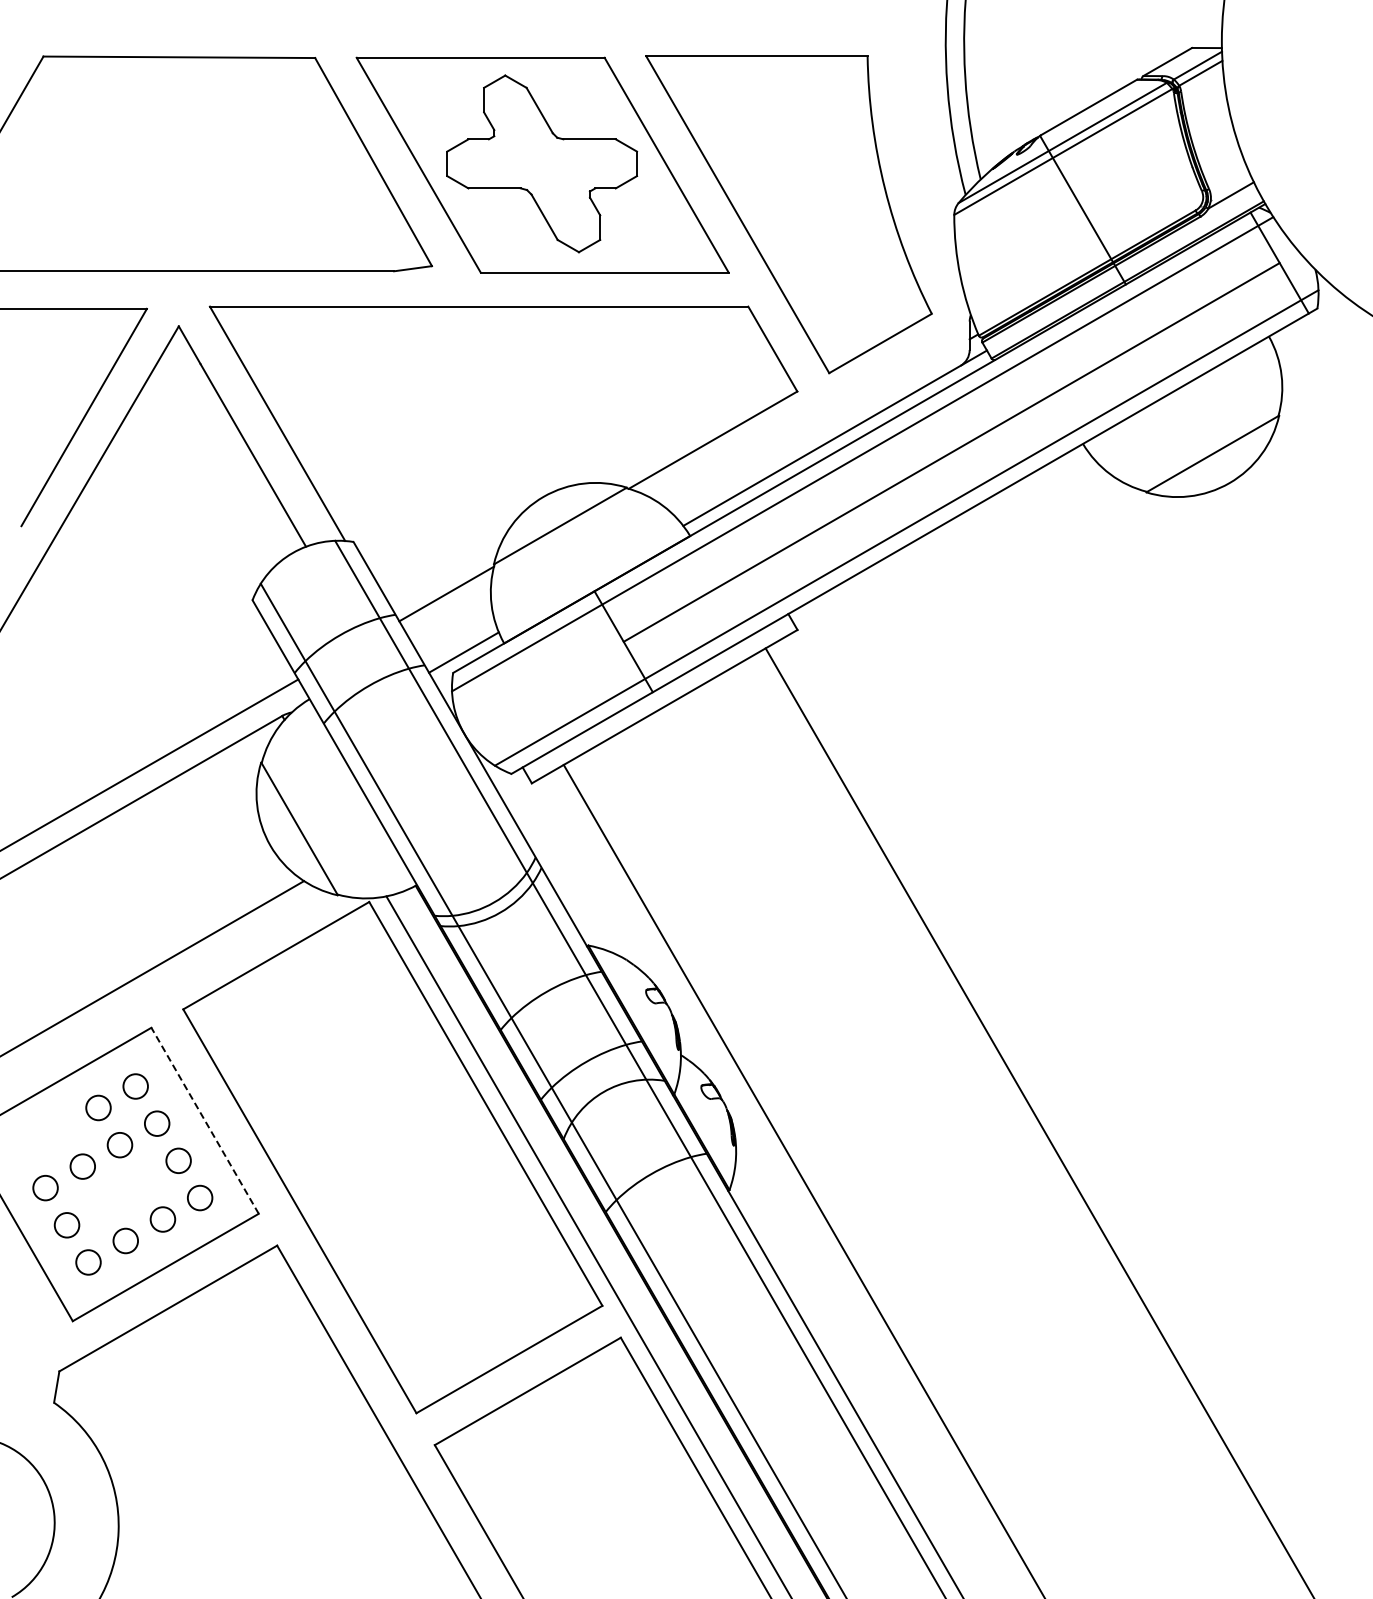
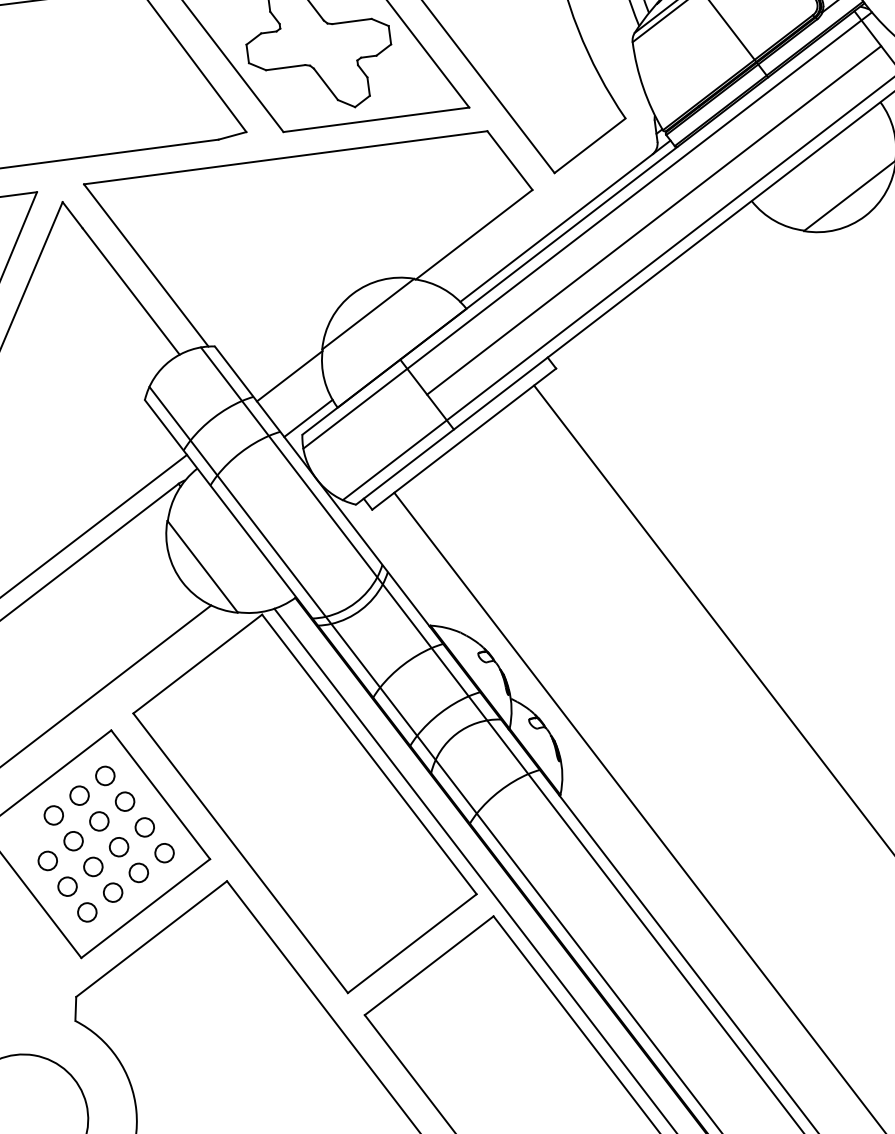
line: (204, 1120) -> (160, 794), dashed -> solid
circle: (61, 1129) -> (53, 815), added
circle: (141, 1182) -> (119, 847), added
circle: (104, 1203) -> (93, 866), added

